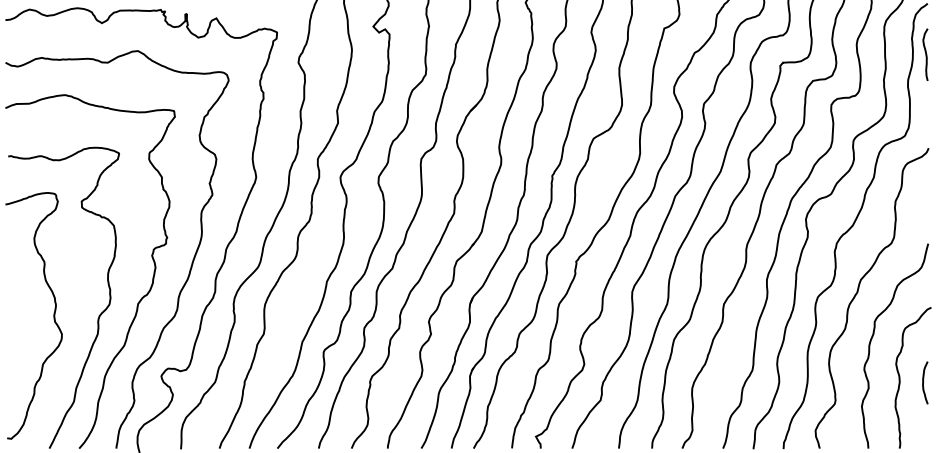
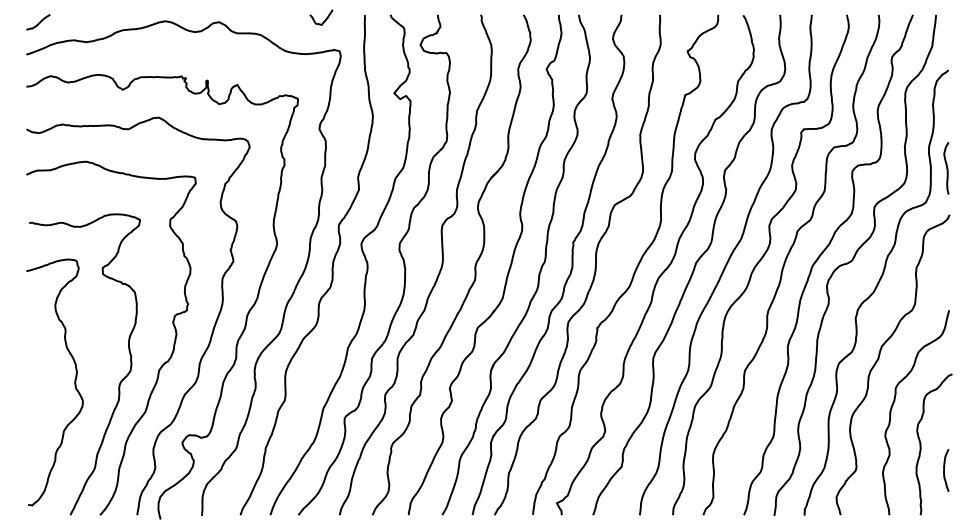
curve: (925, 54) -> (946, 168), moved
curve: (923, 382) -> (944, 470), moved

